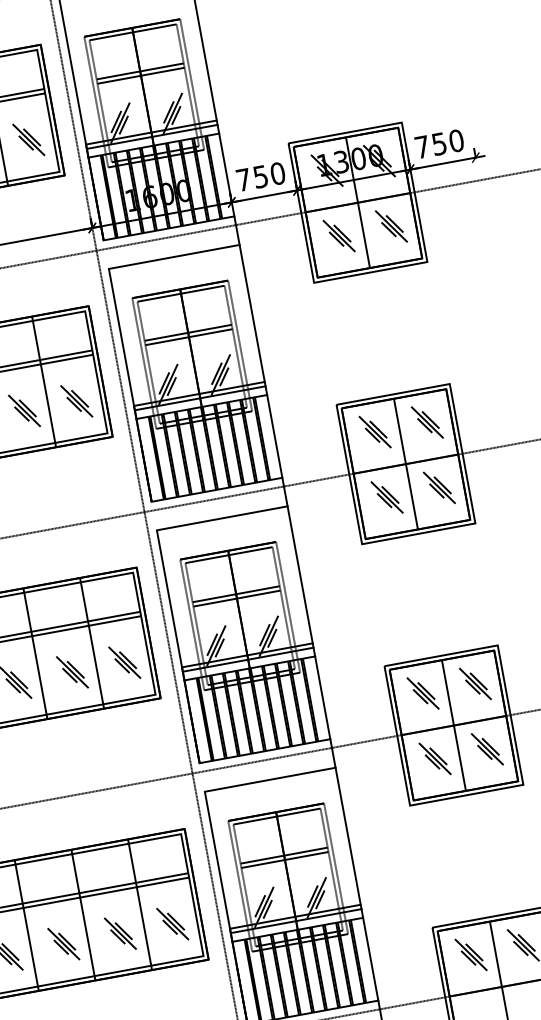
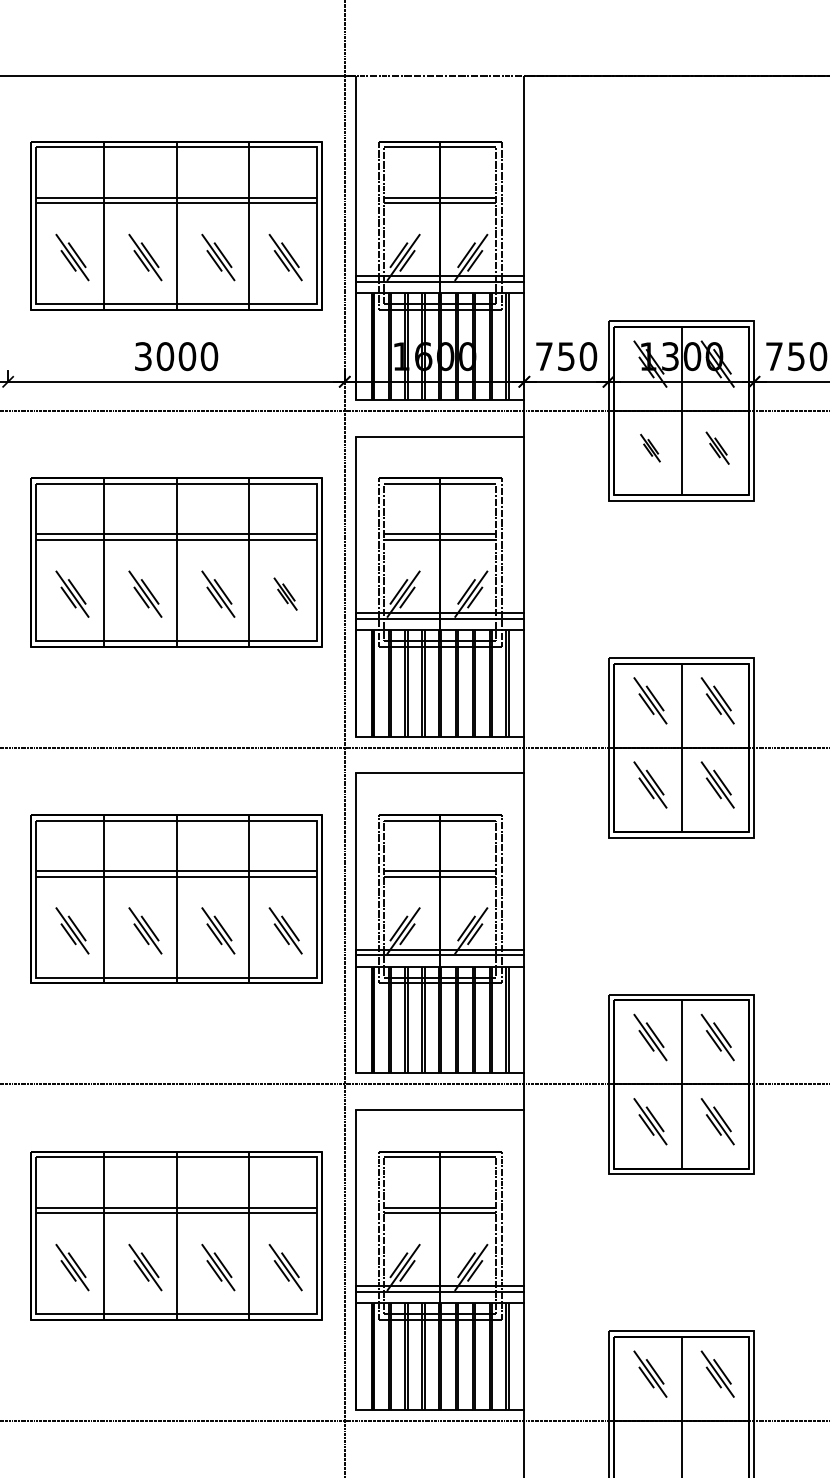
part: (391, 225) -> (717, 447), size x0.7
part: (339, 235) -> (650, 447), size x0.6
part: (76, 400) -> (285, 593), size x0.7

